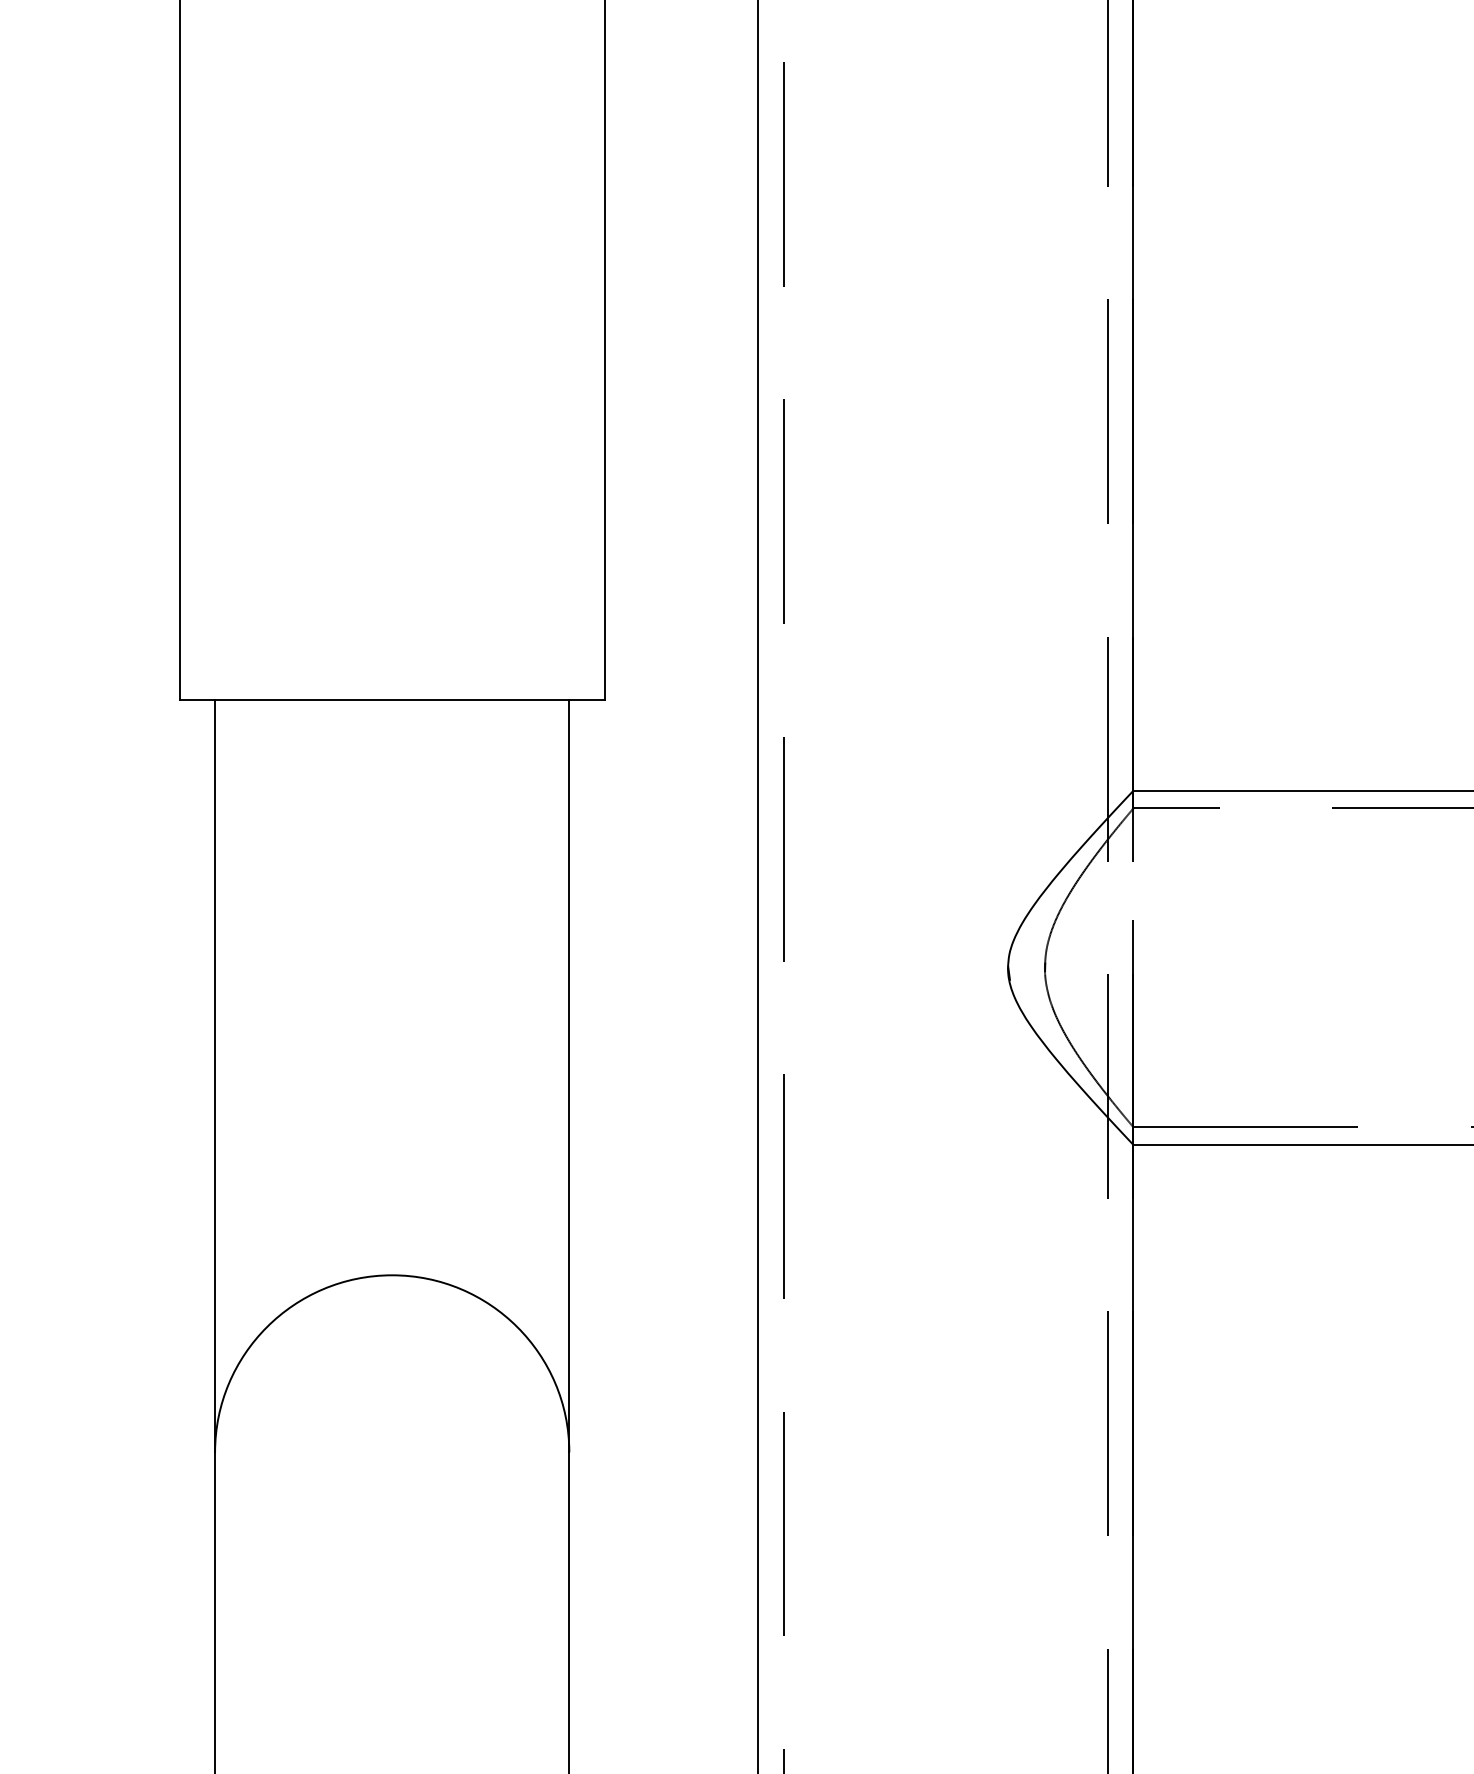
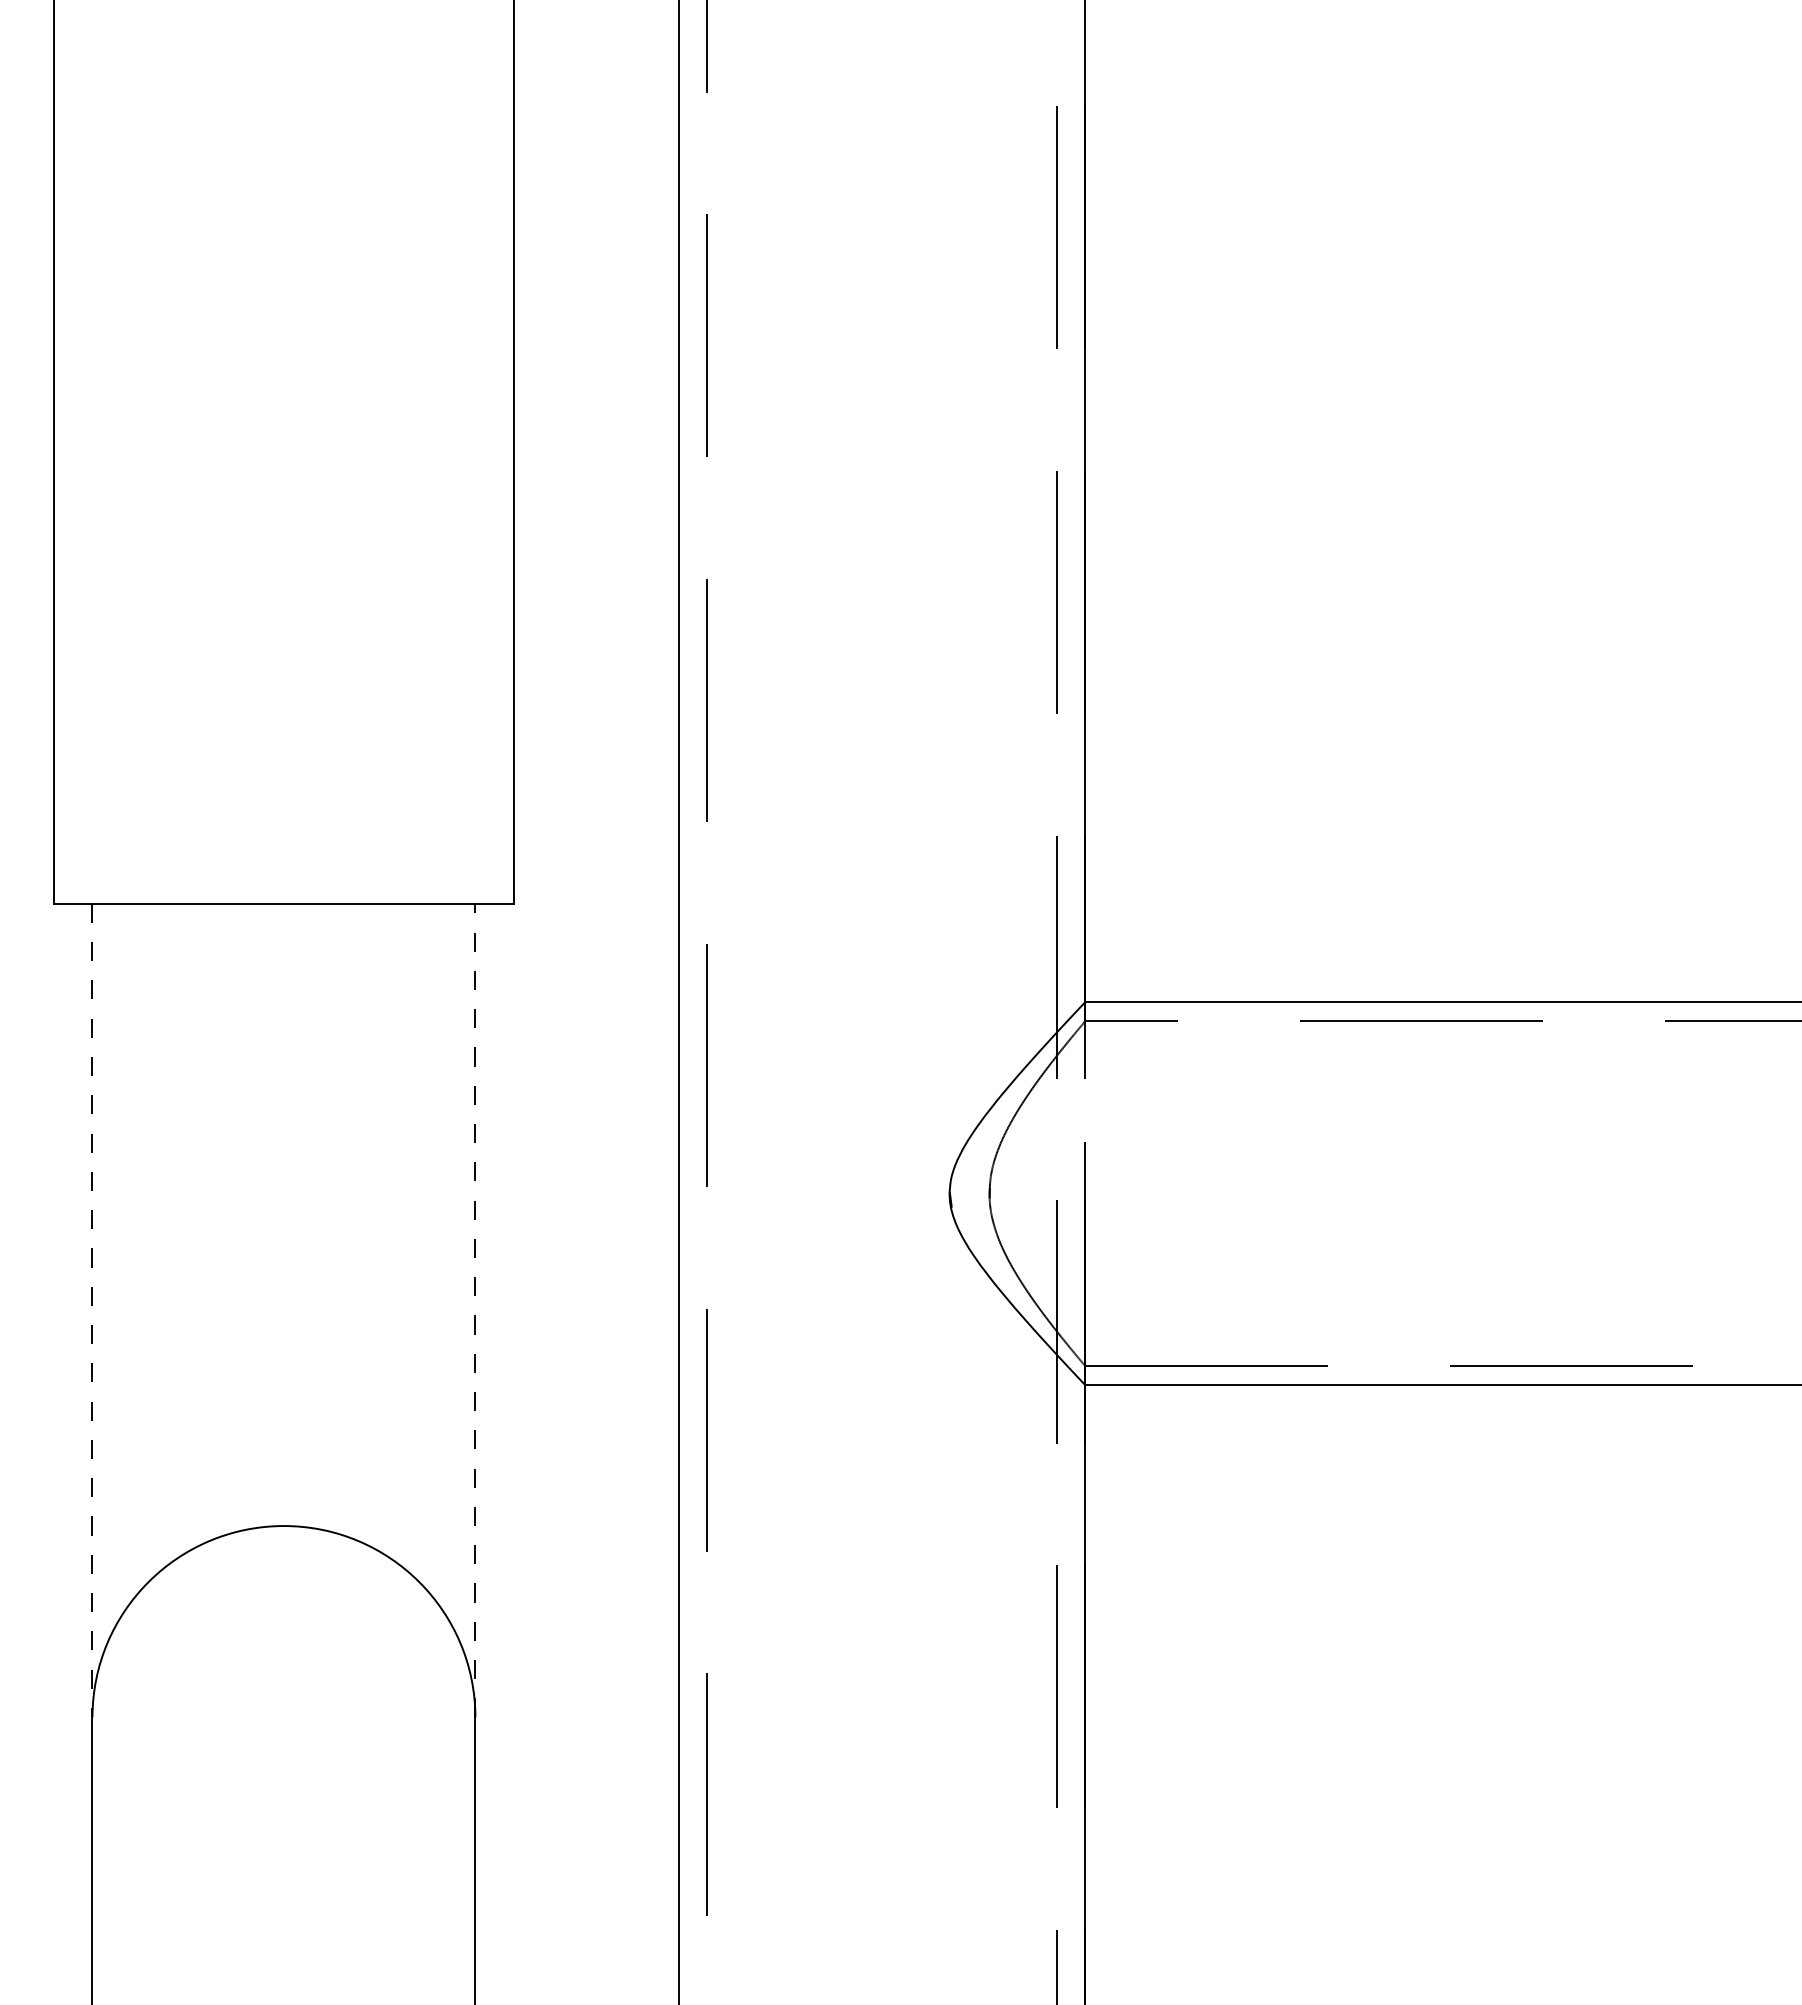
line: (215, 1075) -> (92, 1310), solid -> dashed
line: (569, 1075) -> (475, 1310), solid -> dashed

